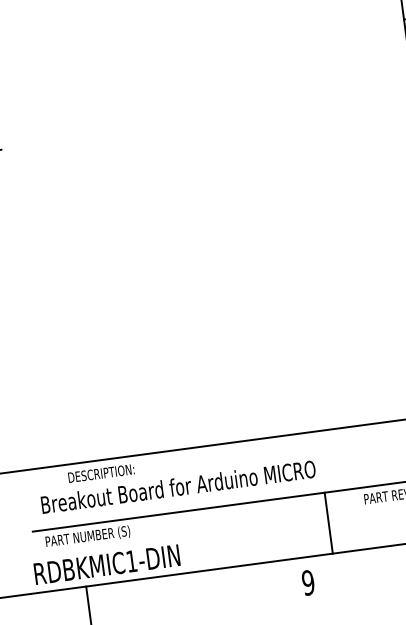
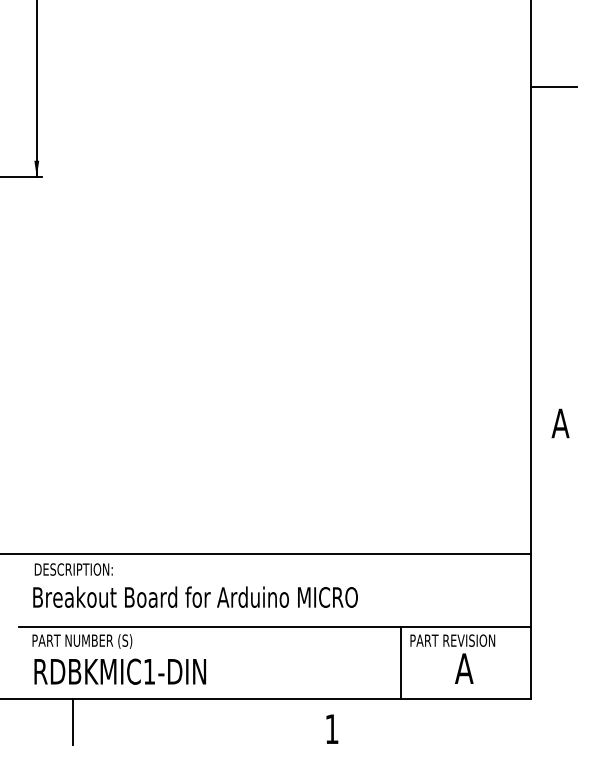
text: (101, 473) -> (73, 569), moved
line: (329, 522) -> (401, 662), moved
text: (106, 564) -> (119, 671), moved
text: (307, 583) -> (331, 729), 9 -> 1

